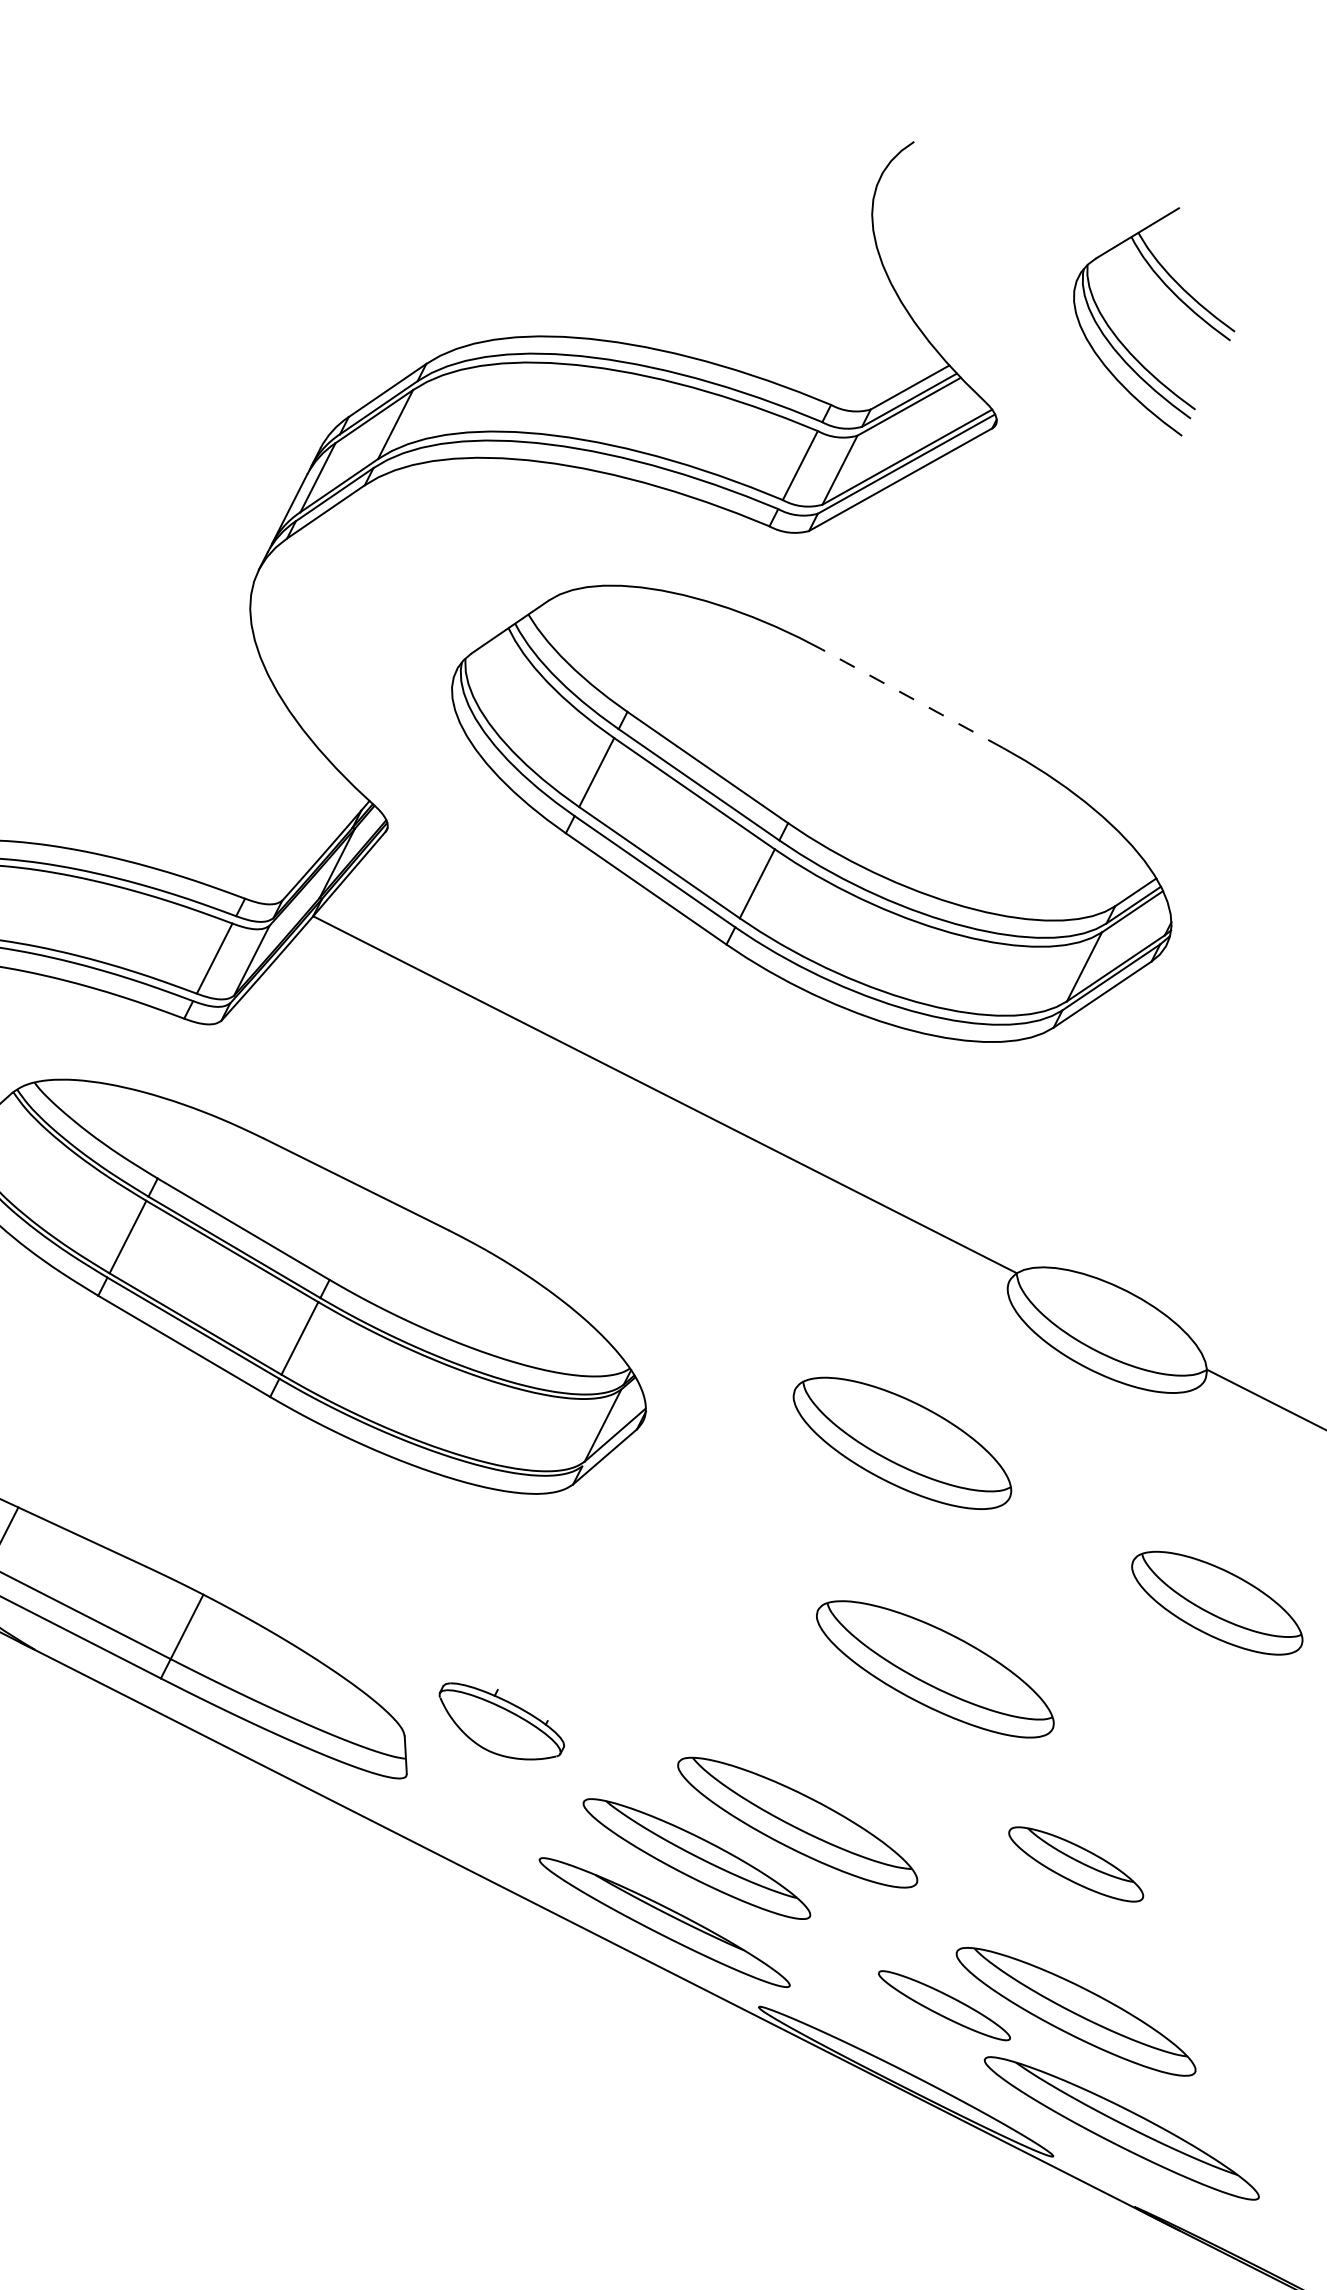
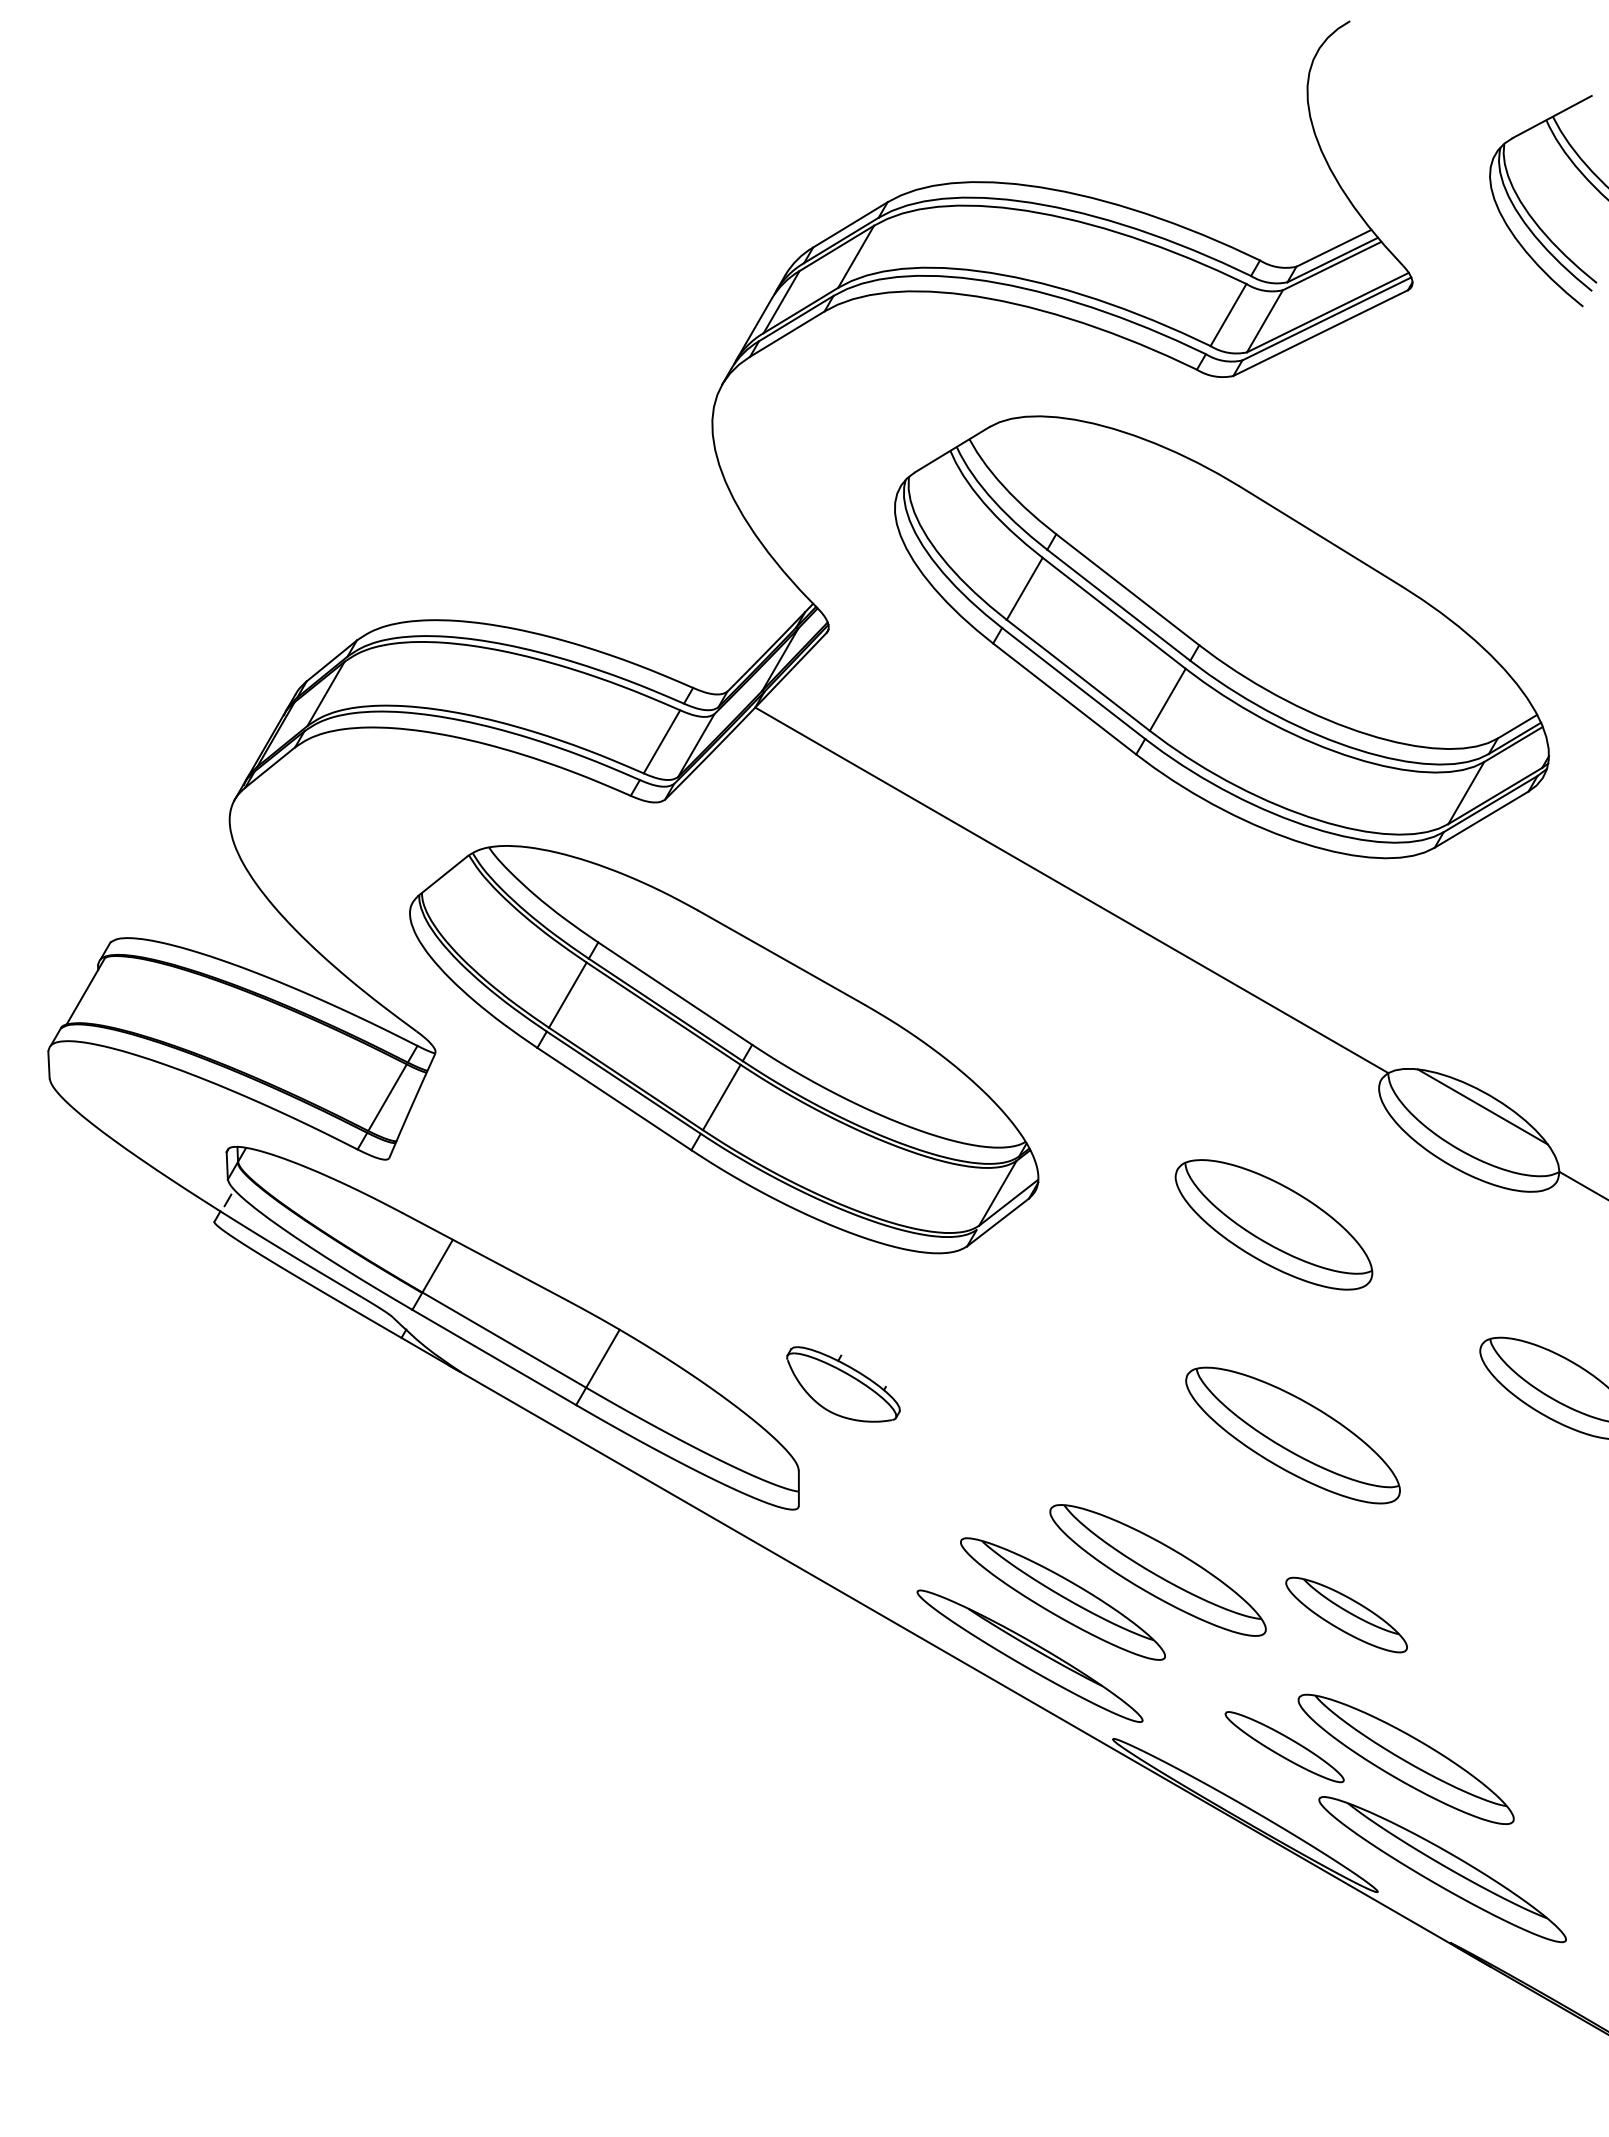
line: (912, 698) -> (1320, 536), dashed -> solid
line: (1120, 1303) -> (1482, 1106), added
part: (501, 1720) -> (843, 1384), moved
part: (1076, 1863) -> (1346, 1614), moved

